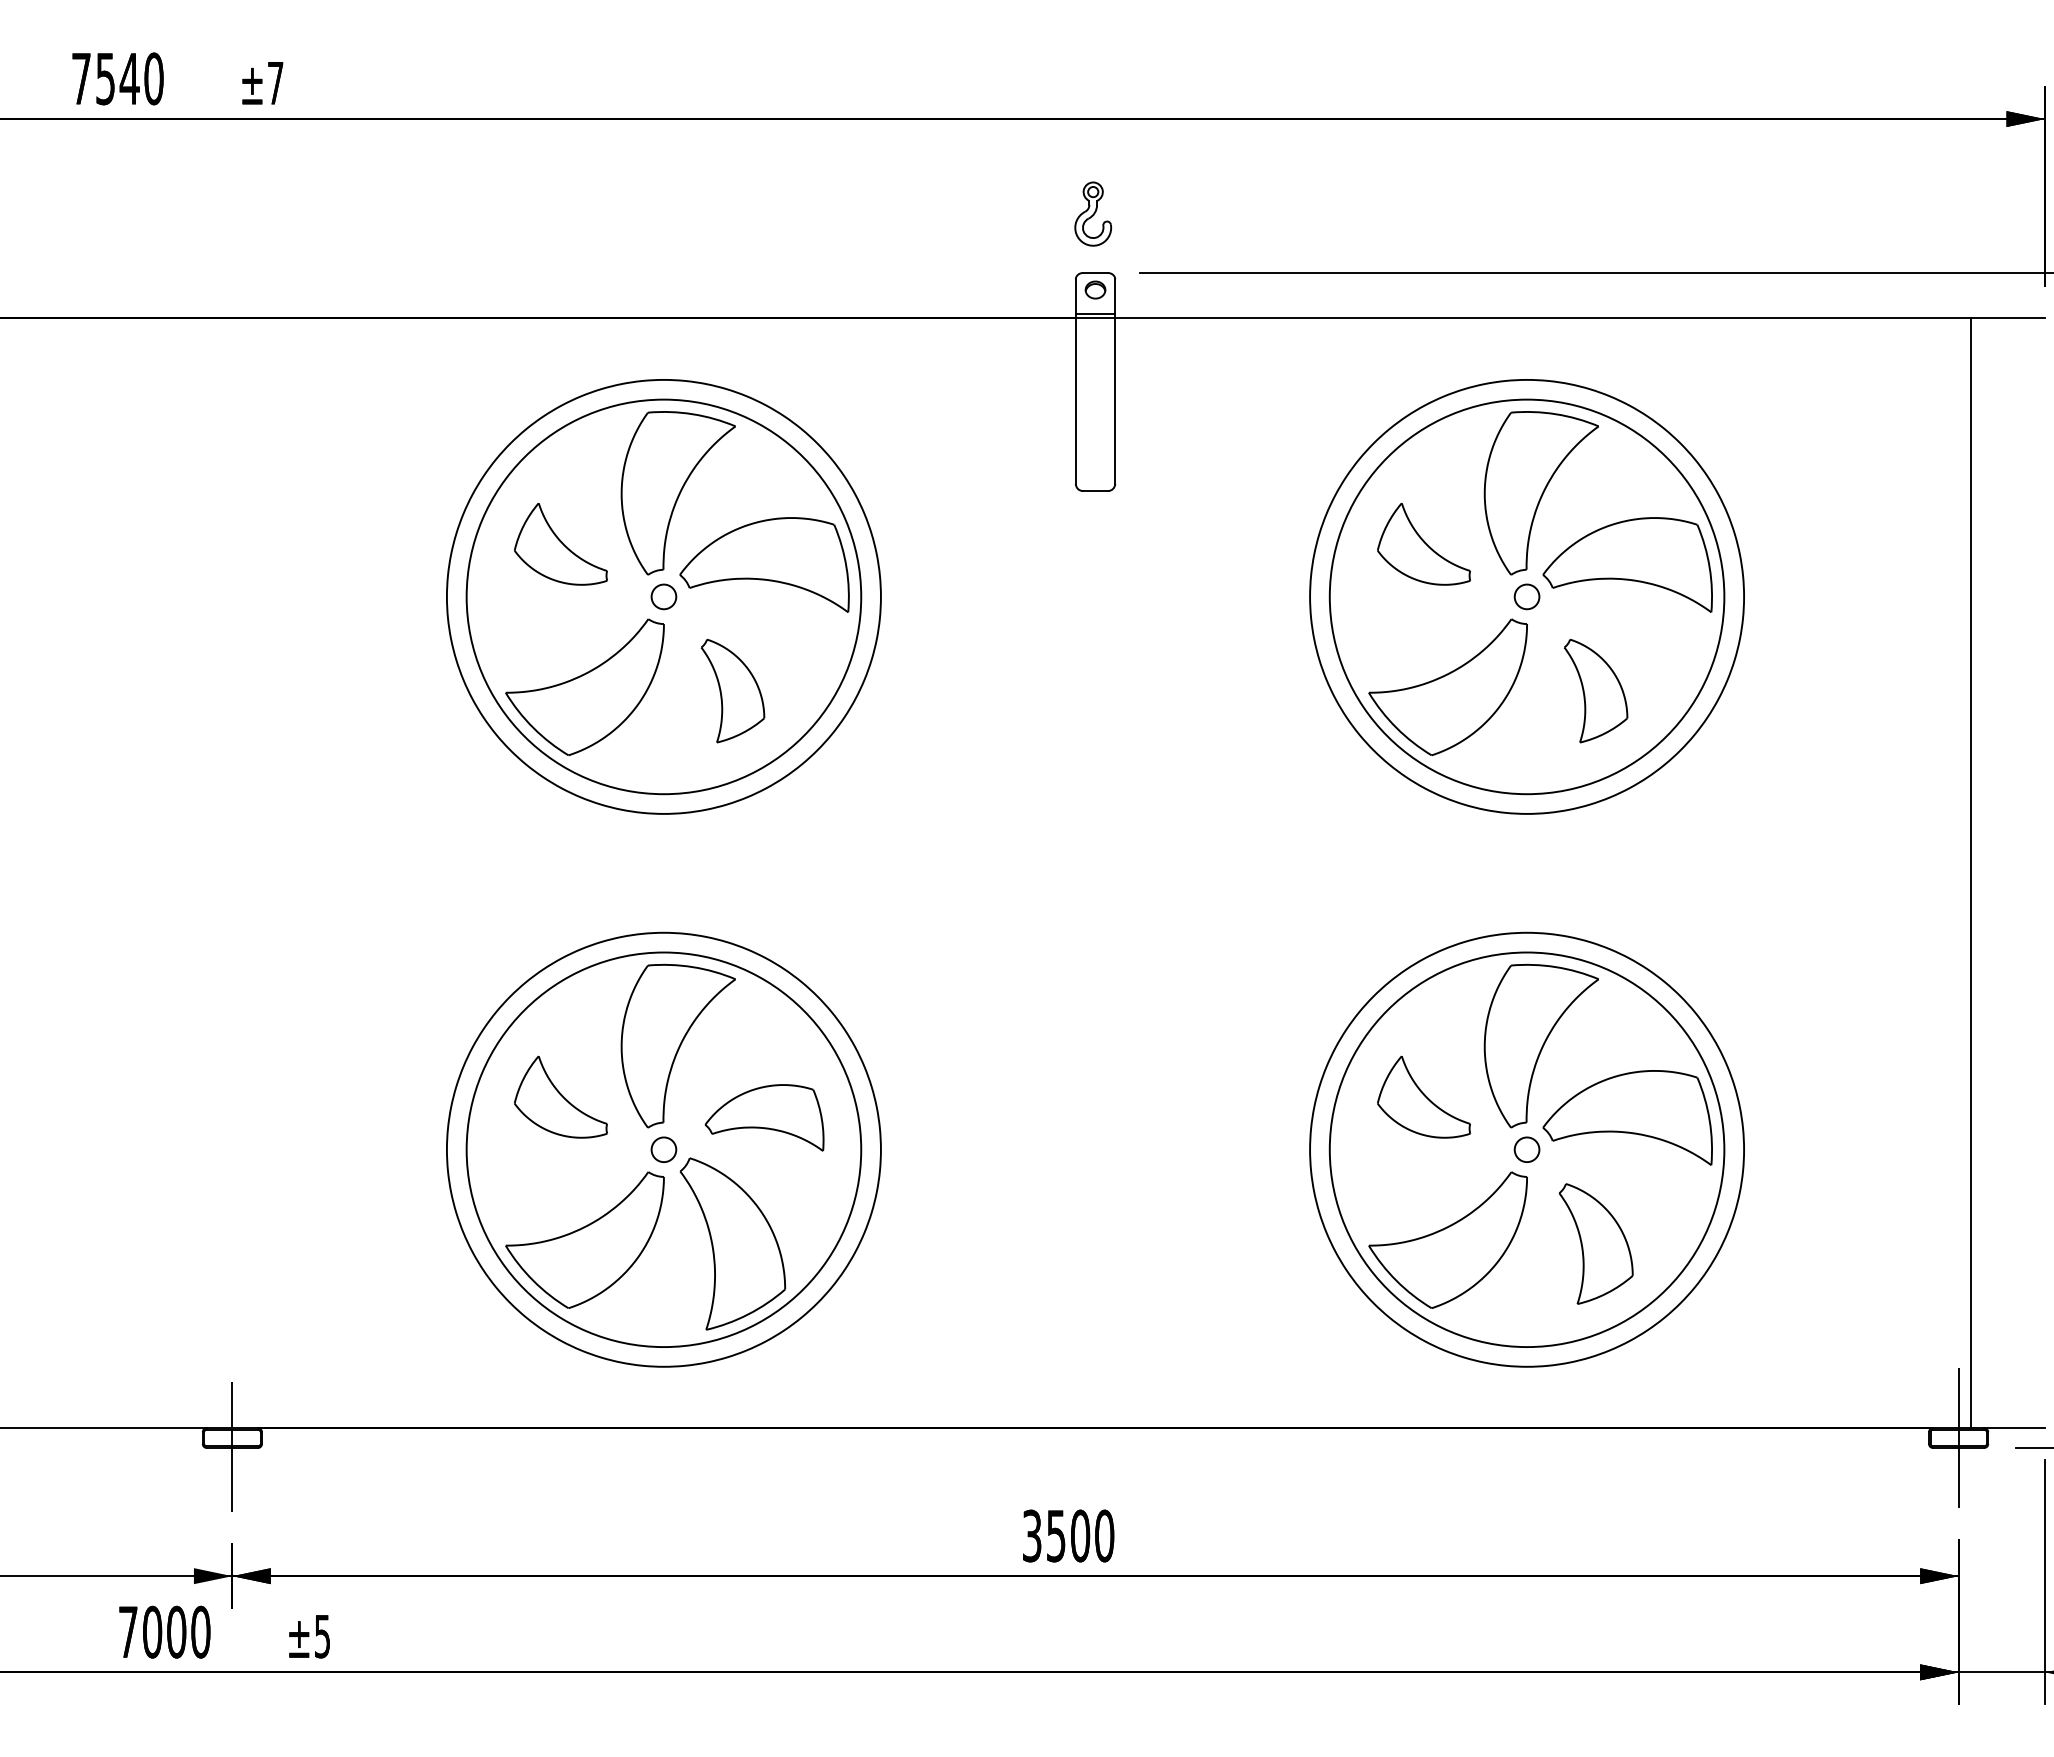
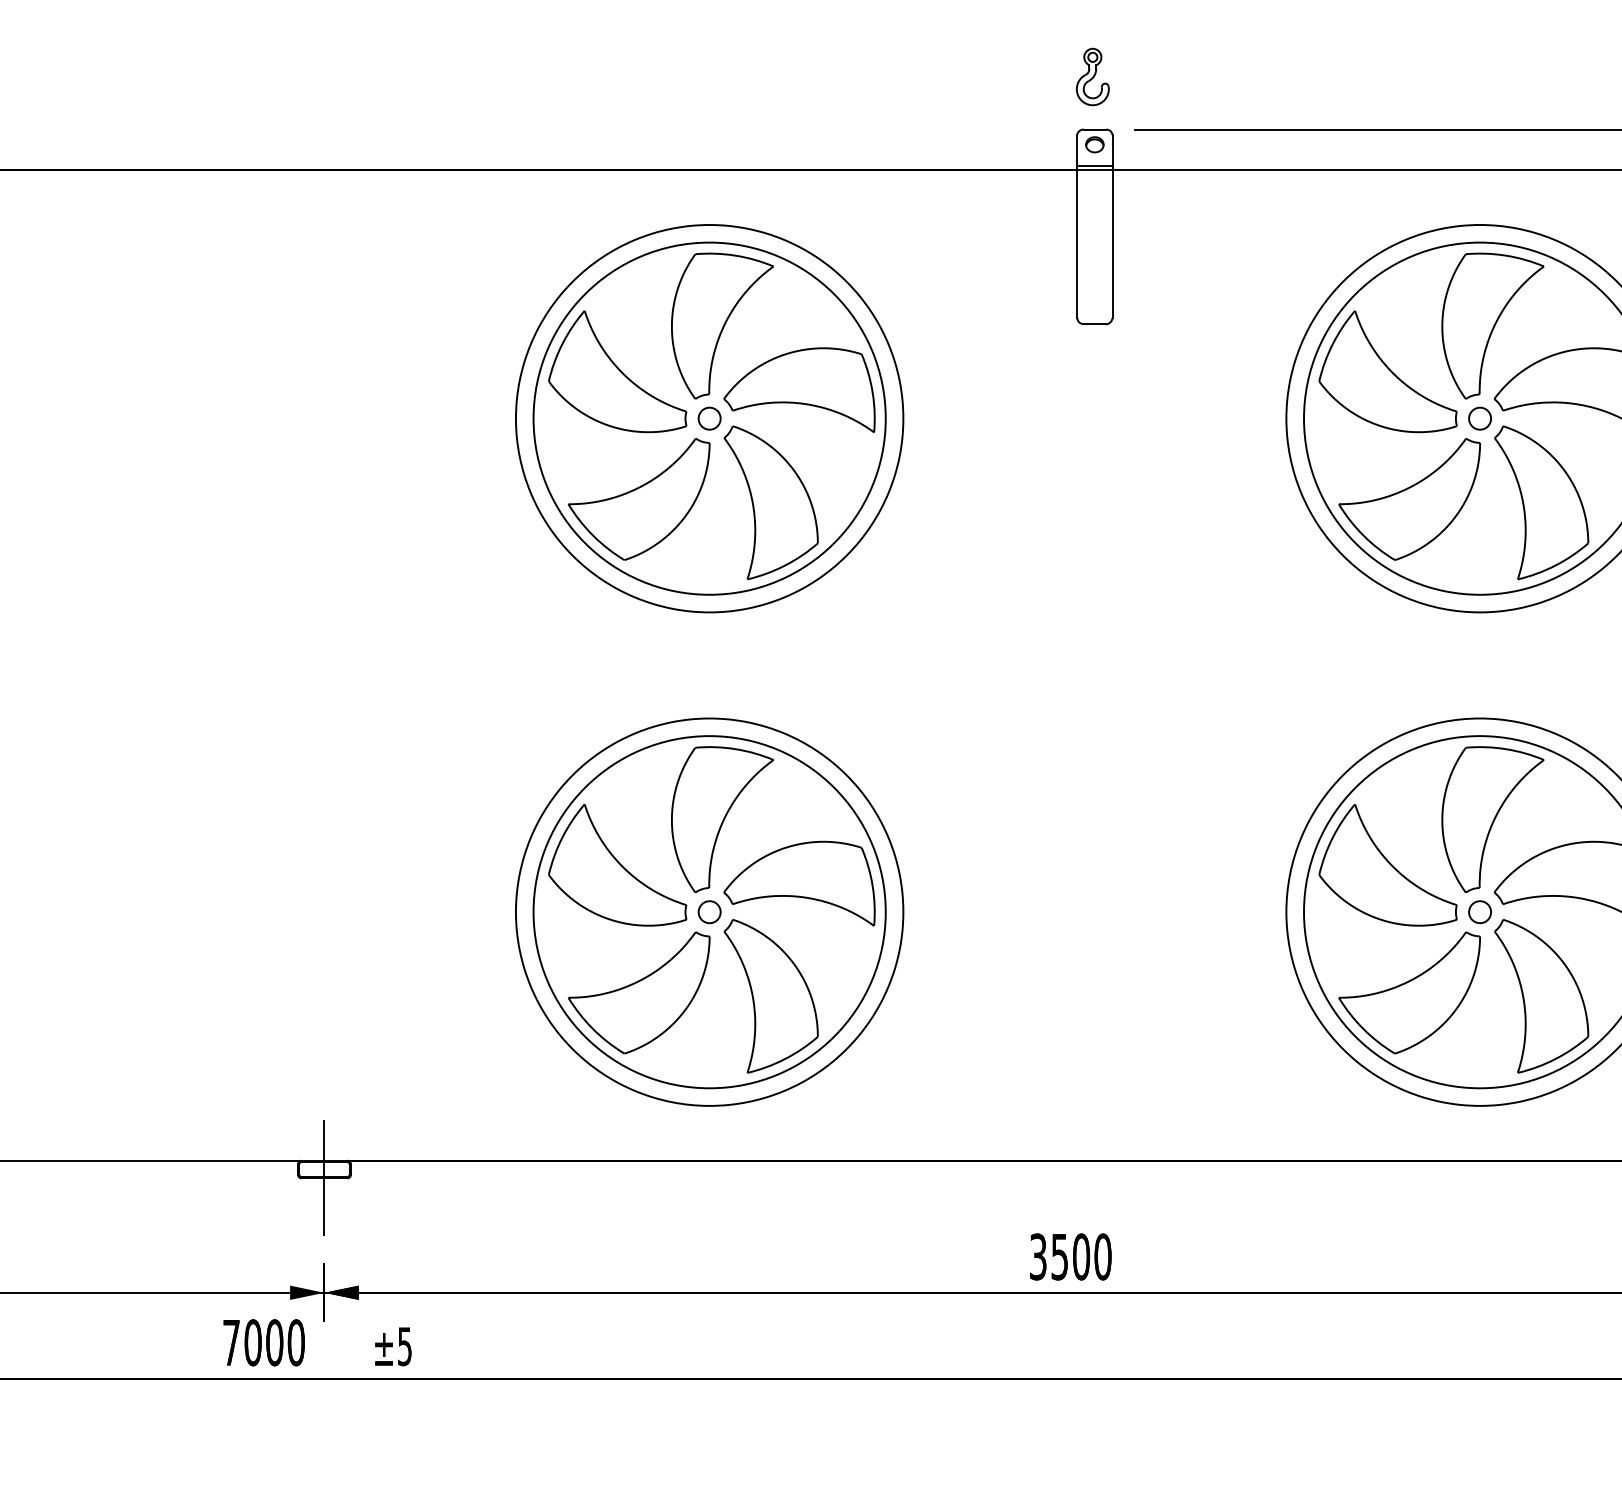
part: (560, 543) -> (617, 371), size x1.67
part: (1423, 543) -> (1387, 371), size x1.67
part: (732, 690) -> (770, 502), size x1.67
part: (1595, 690) -> (1541, 502), size x1.67
part: (560, 1096) -> (617, 864), size x1.67
part: (1423, 1096) -> (1387, 864), size x1.67
part: (764, 1117) -> (799, 883), size x1.43
part: (1596, 1243) -> (1542, 995), size x1.43

